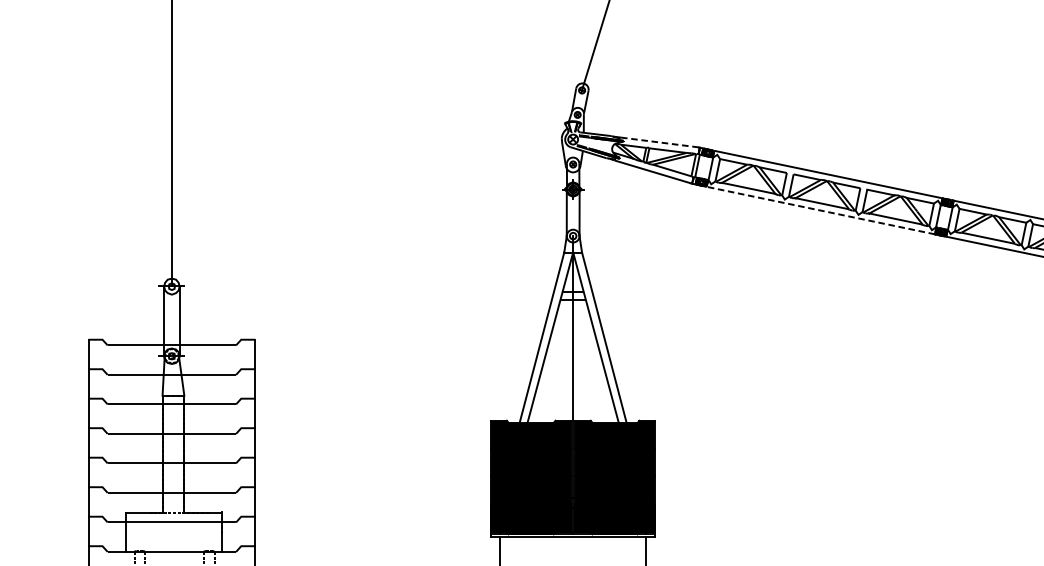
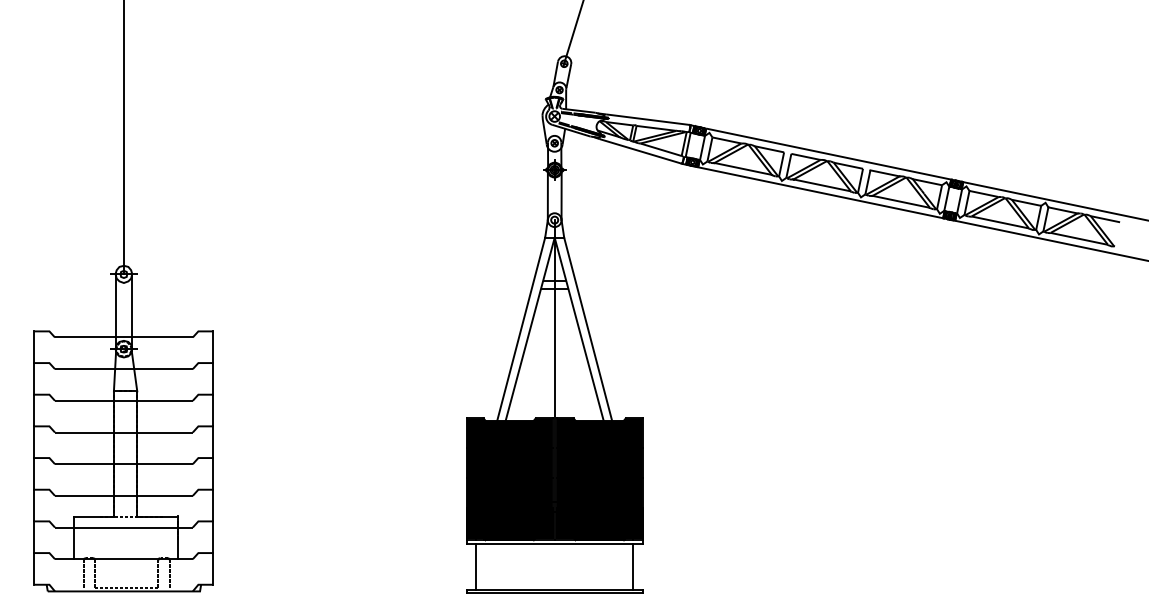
line: (660, 142) -> (648, 119), dashed -> solid
line: (817, 209) -> (816, 191), dashed -> solid

